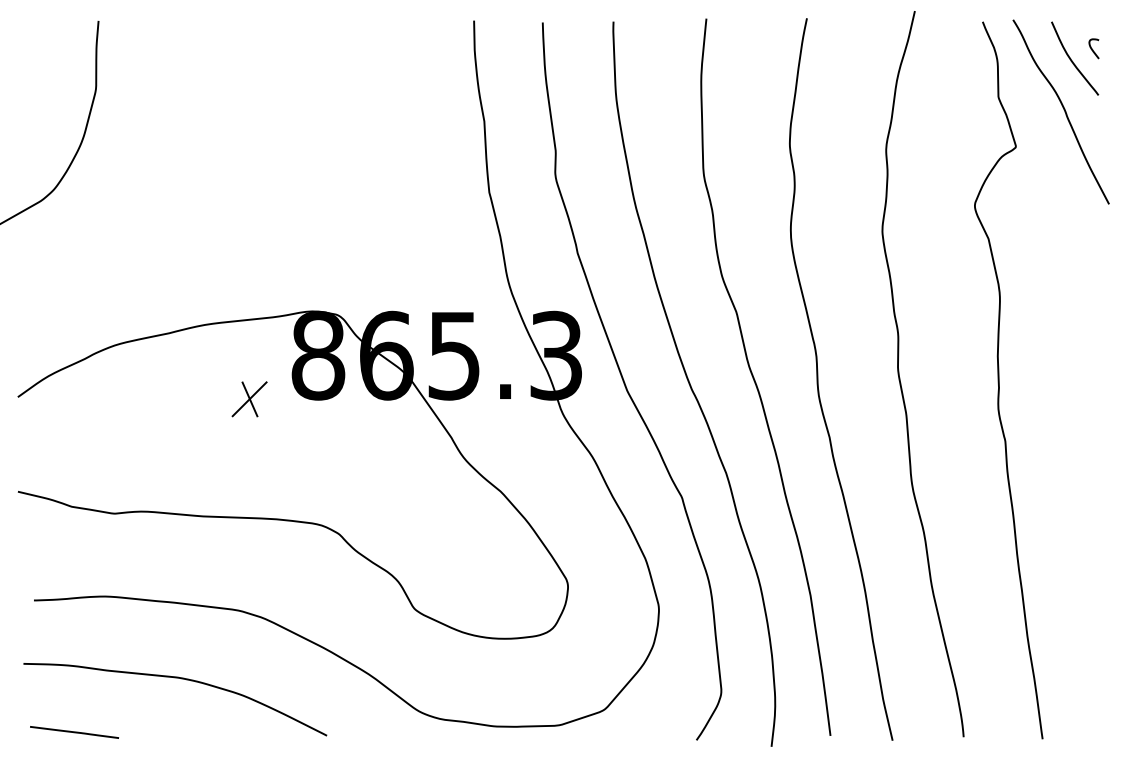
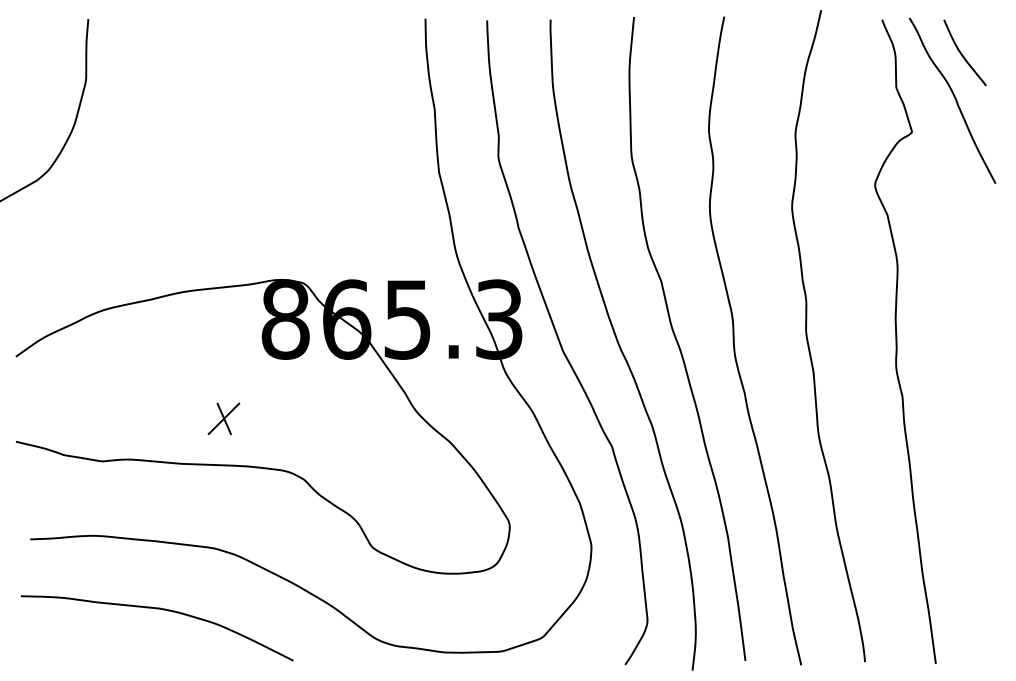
curve: (1092, 48) -> (980, 43), removed
part: (249, 399) -> (223, 419), moved
line: (74, 732) -> (66, 657), removed

